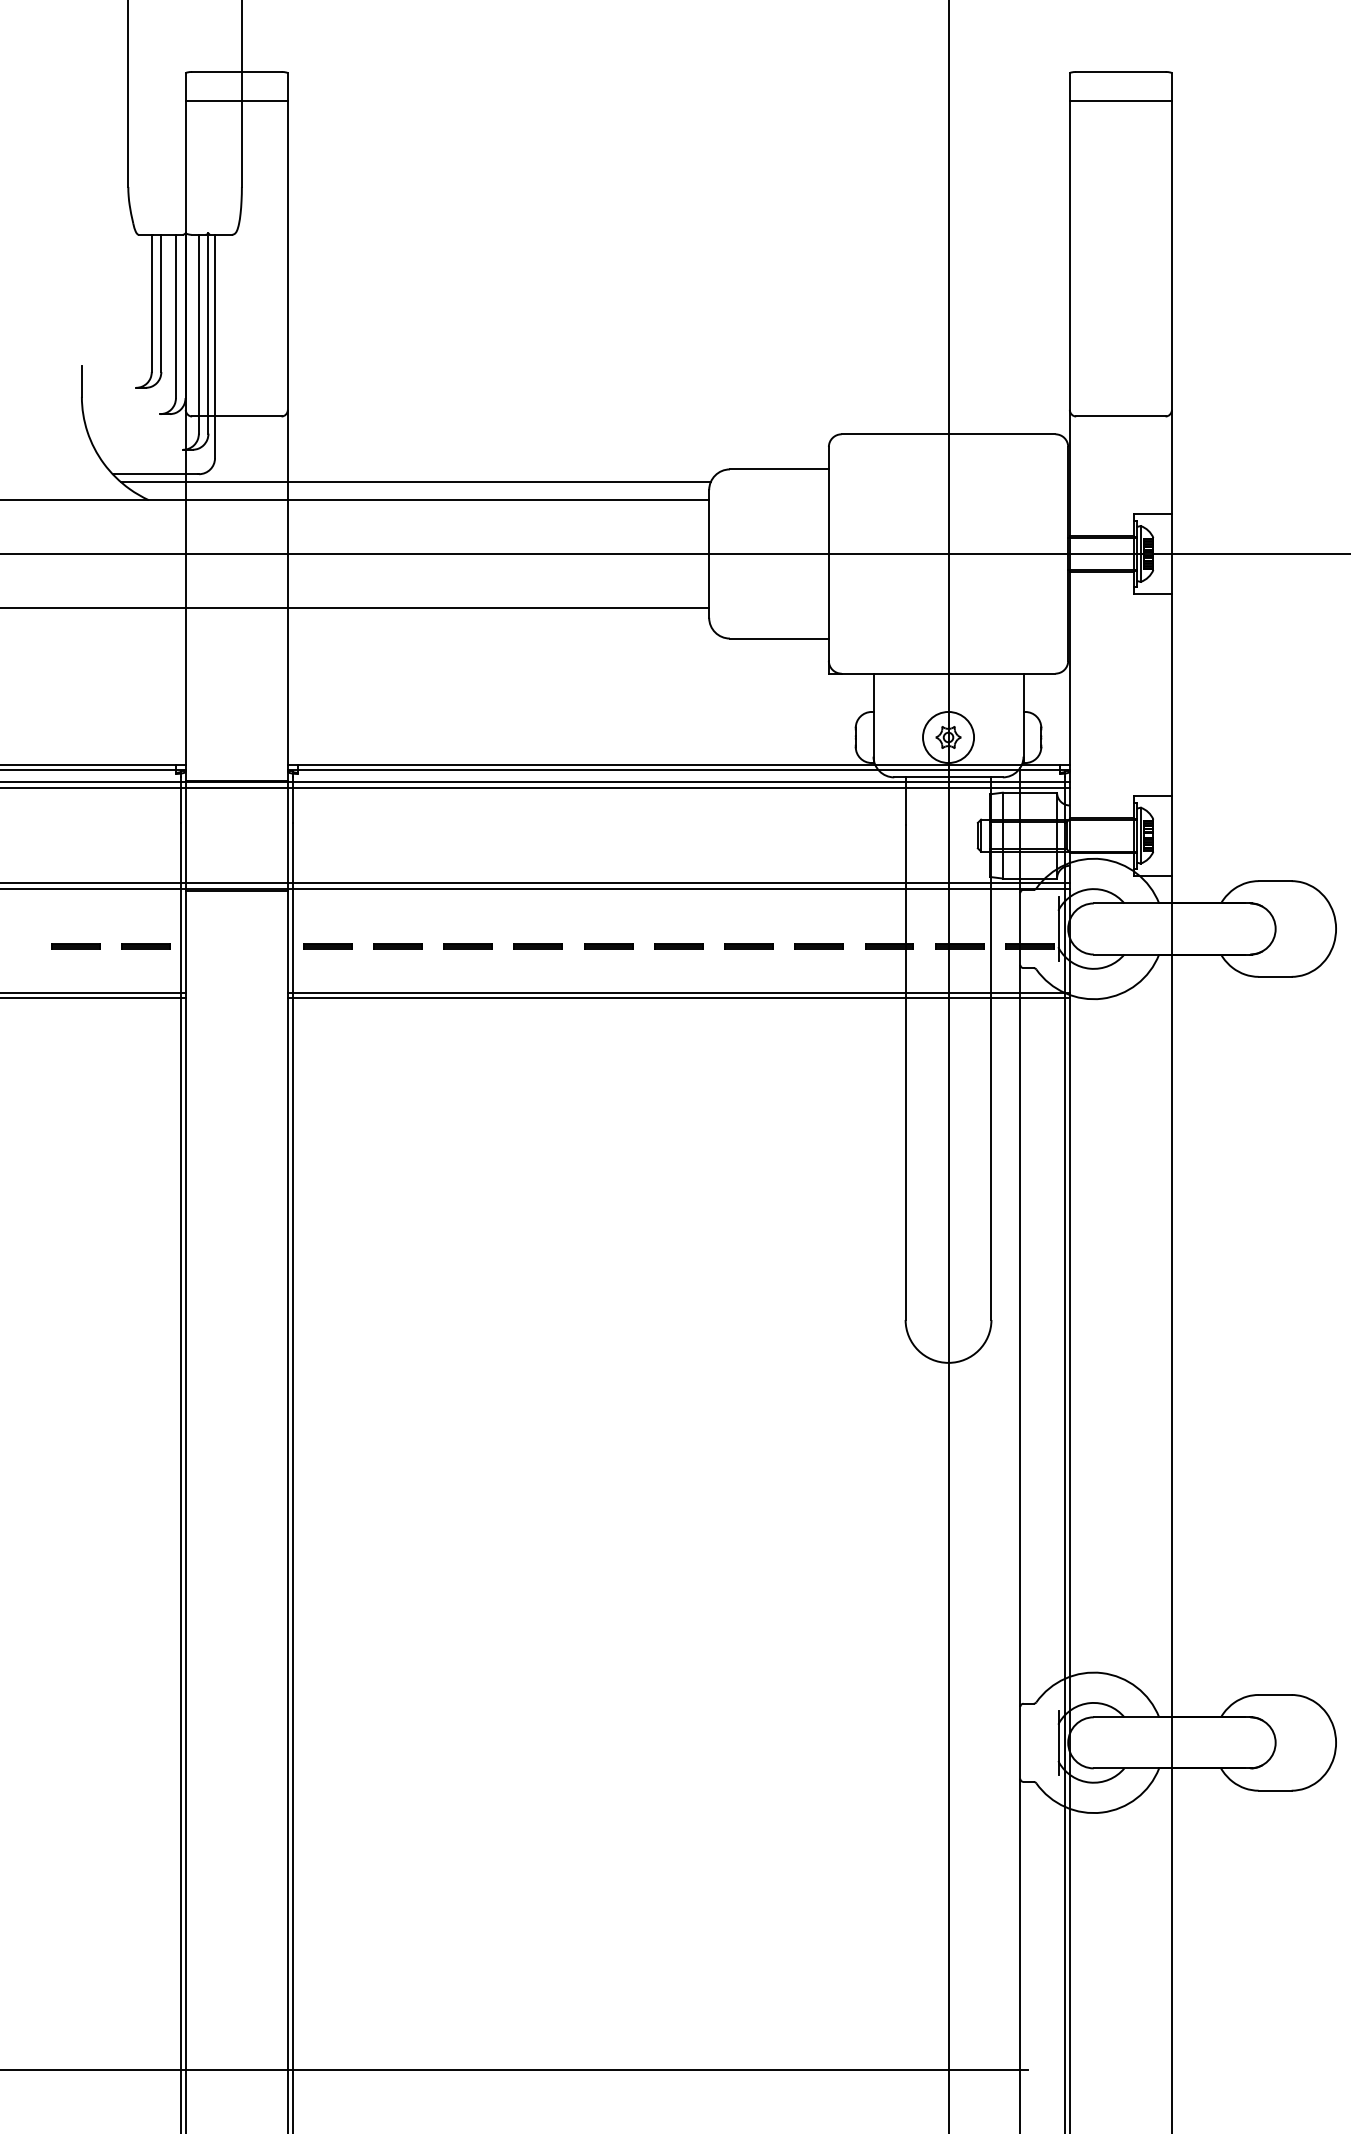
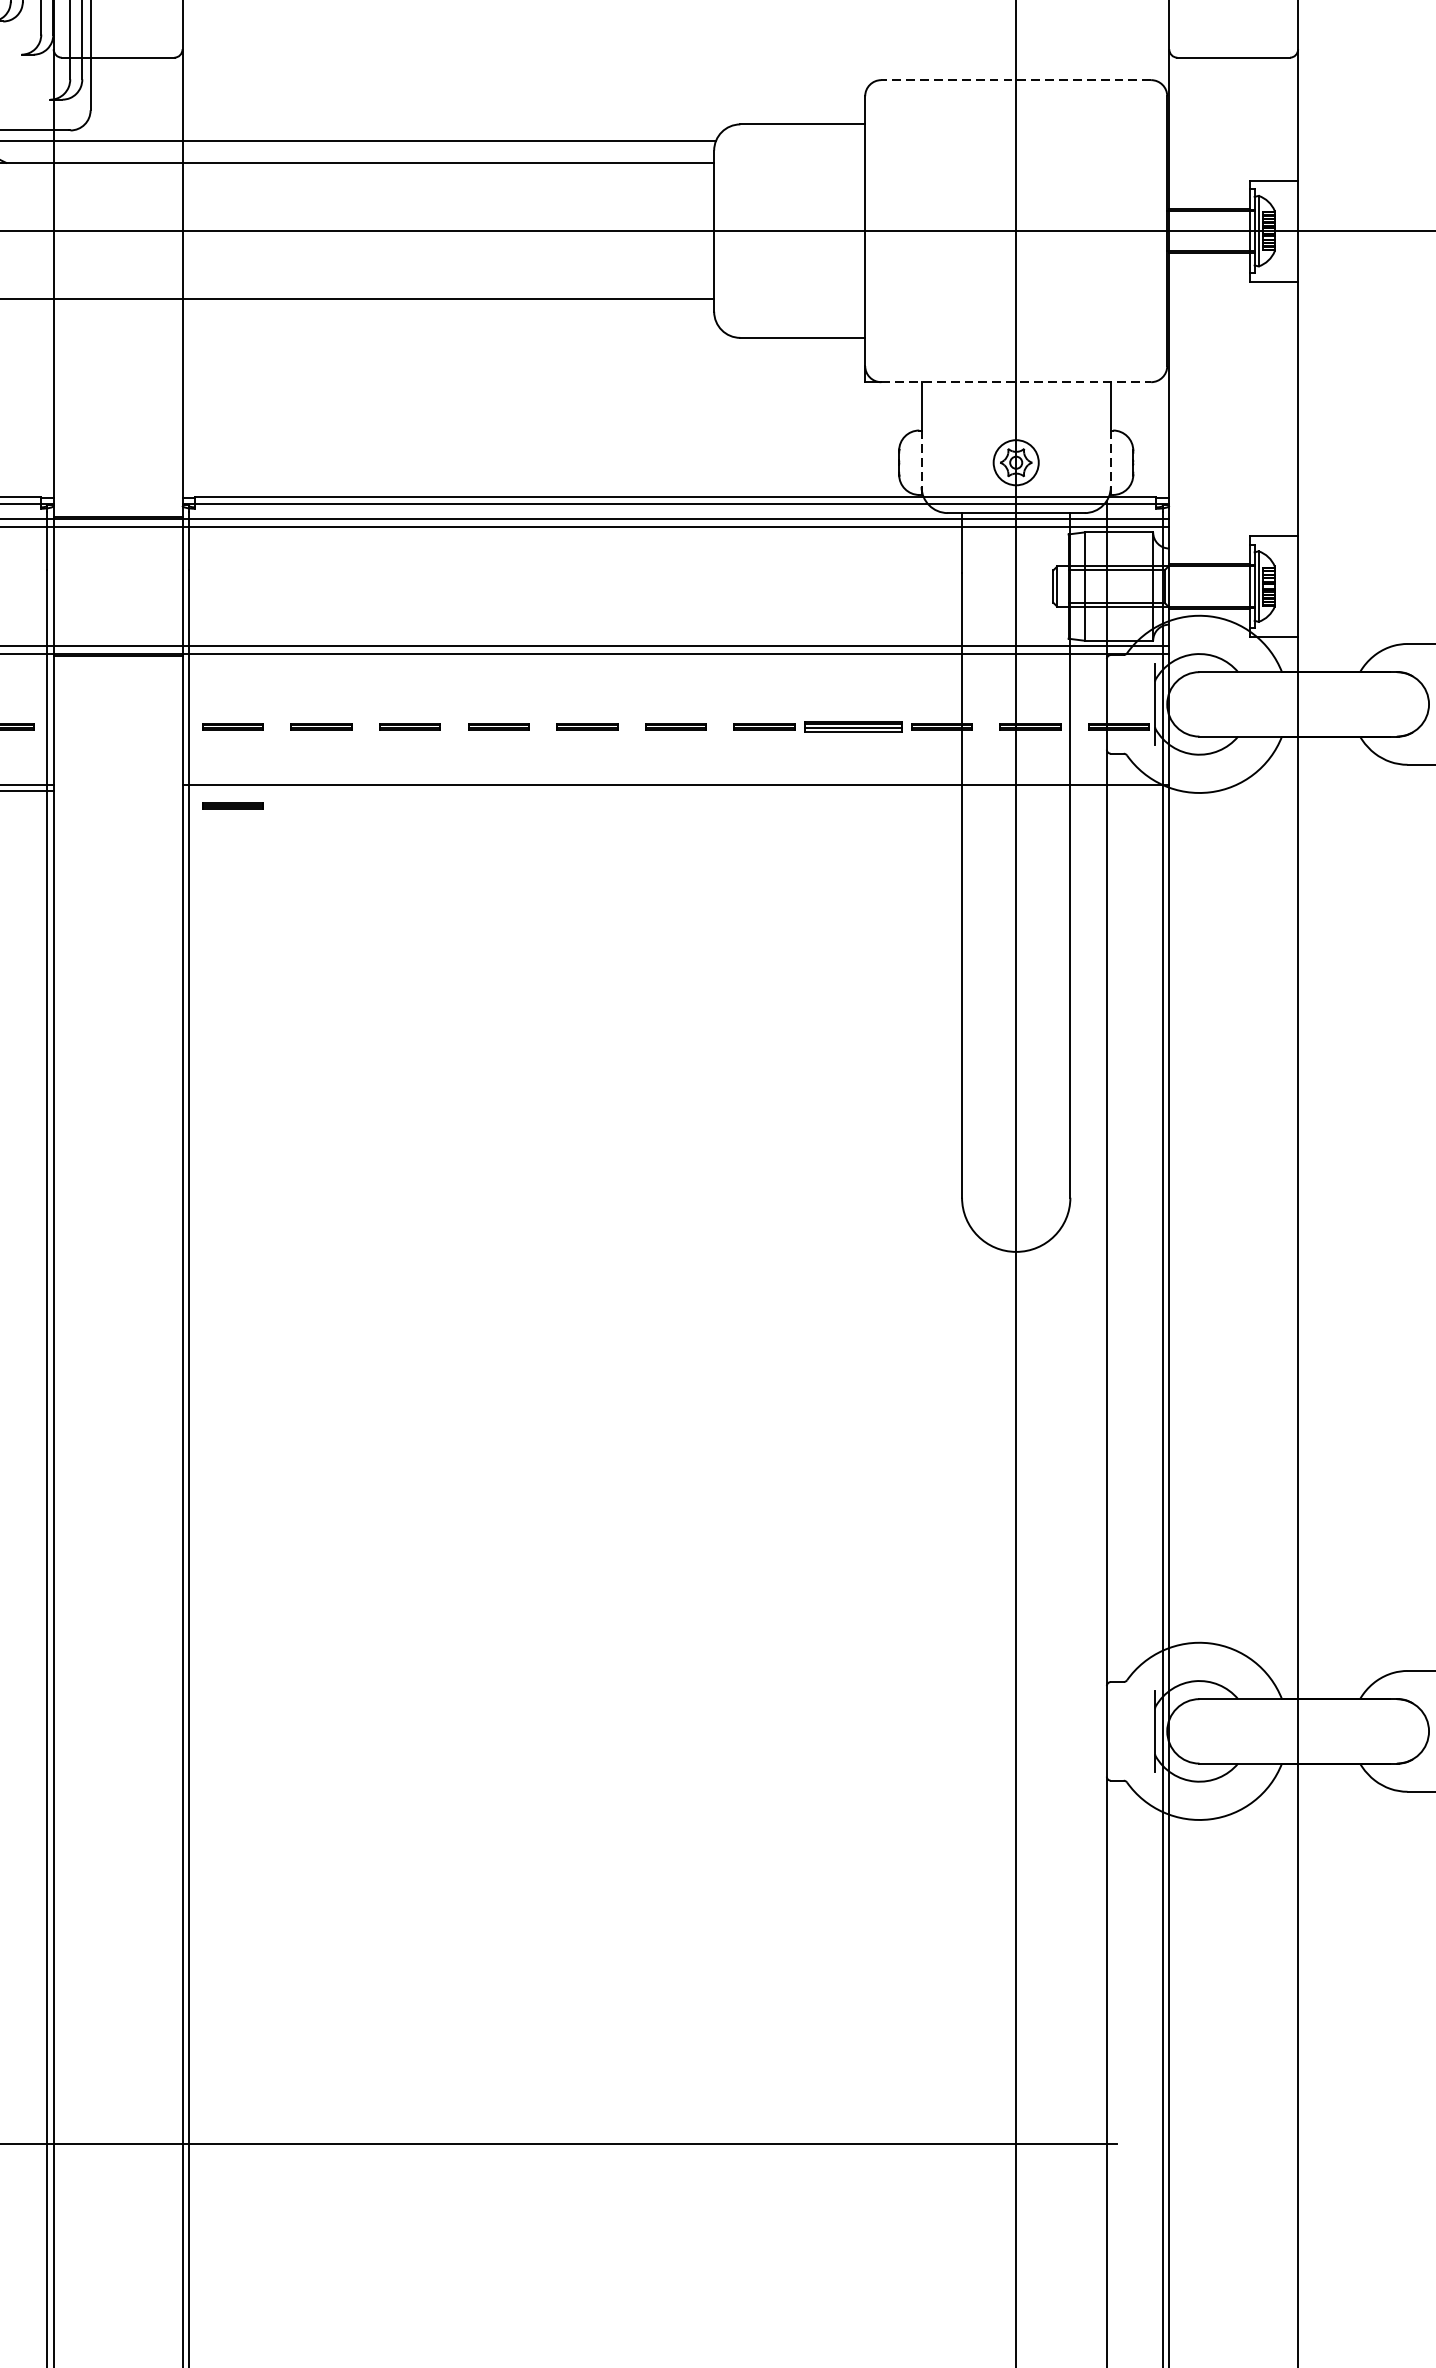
line: (948, 434) -> (1016, 80), solid -> dashed
line: (948, 673) -> (1016, 381), solid -> dashed
line: (873, 737) -> (921, 462), solid -> dashed
circle: (948, 737) -> (1016, 462), size x0.7
line: (1023, 737) -> (1110, 462), solid -> dashed
part: (818, 946) -> (852, 726), size x1.6
line: (678, 997) -> (675, 790), removed
part: (327, 1009) -> (232, 805), added

